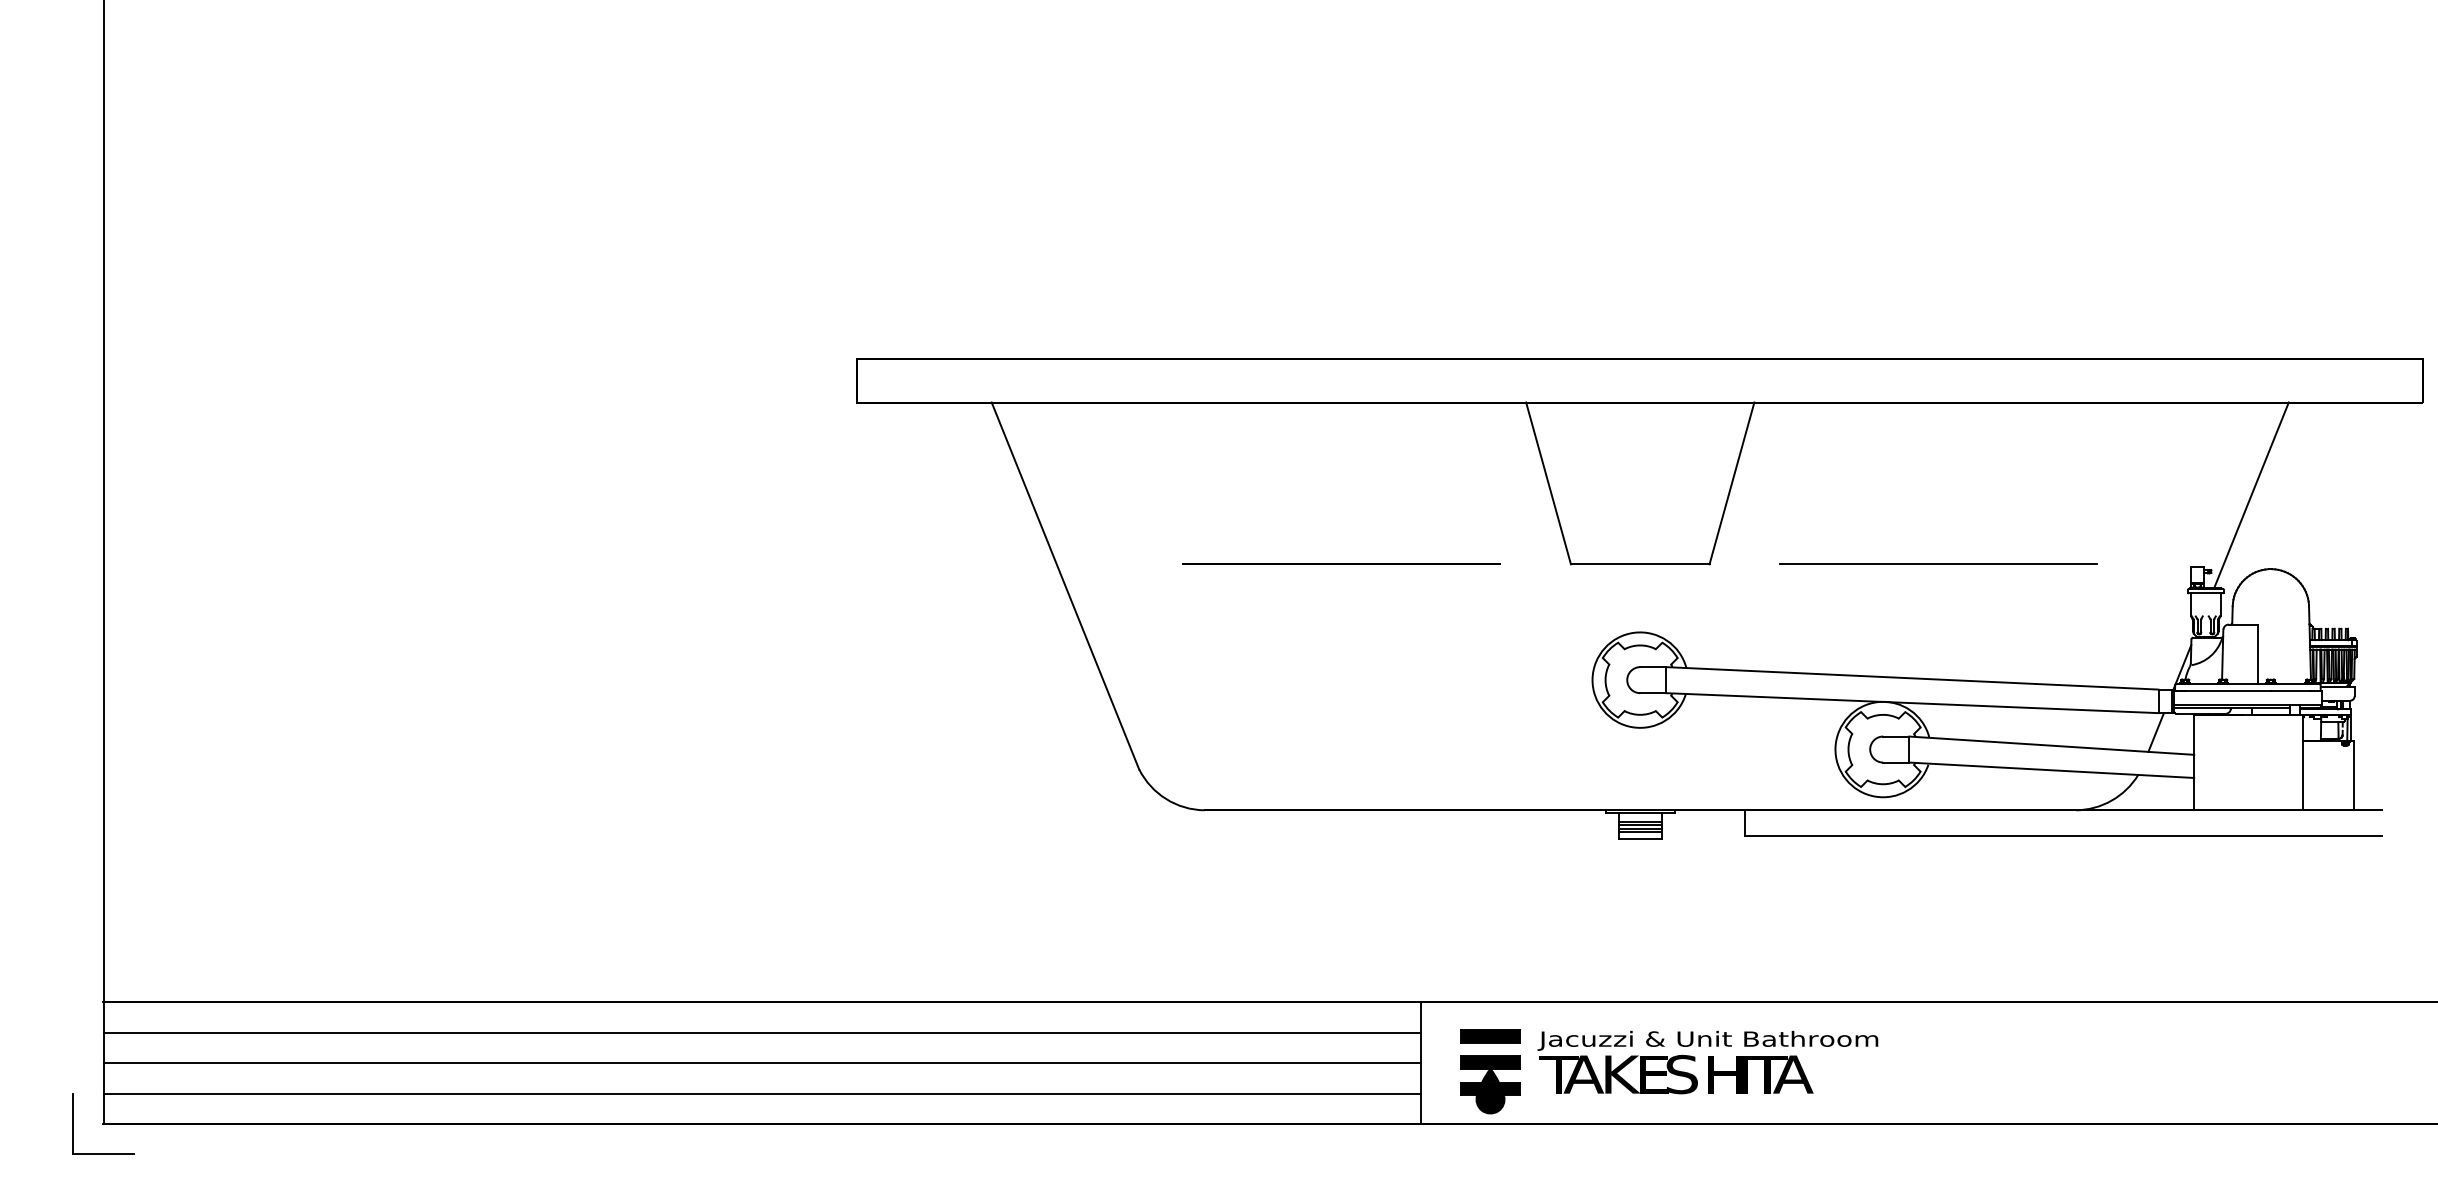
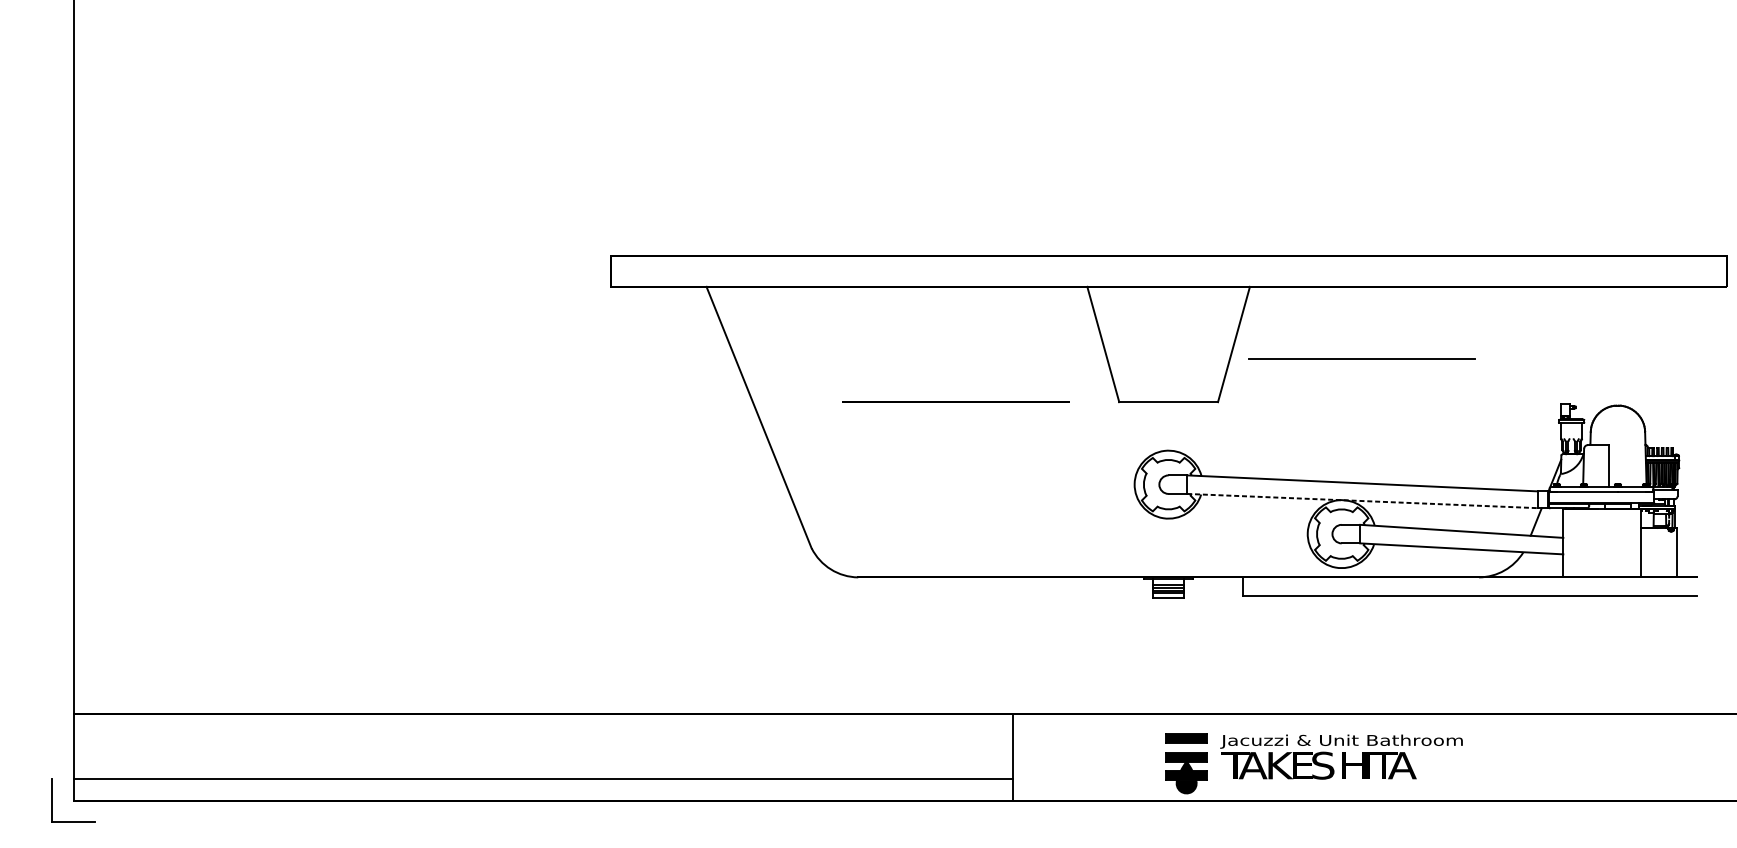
line: (2251, 494) -> (1604, 352), removed
line: (1938, 563) -> (1361, 358), moved
line: (1912, 703) -> (1362, 501), solid -> dashed
line: (762, 1032) -> (543, 735), removed
line: (762, 1063) -> (543, 757), removed
part: (1669, 1071) -> (1314, 763), moved

